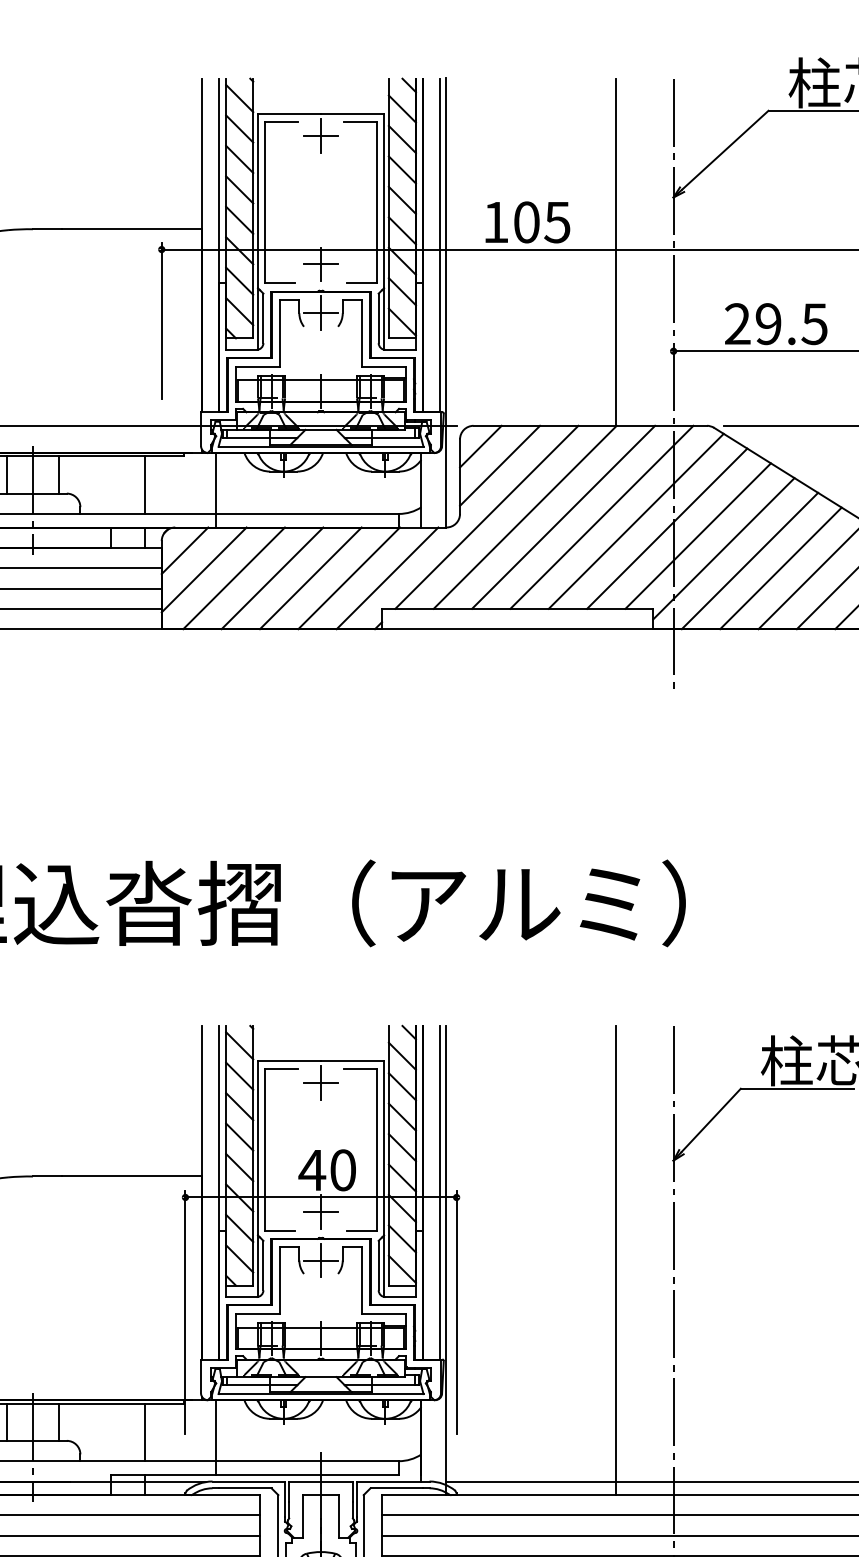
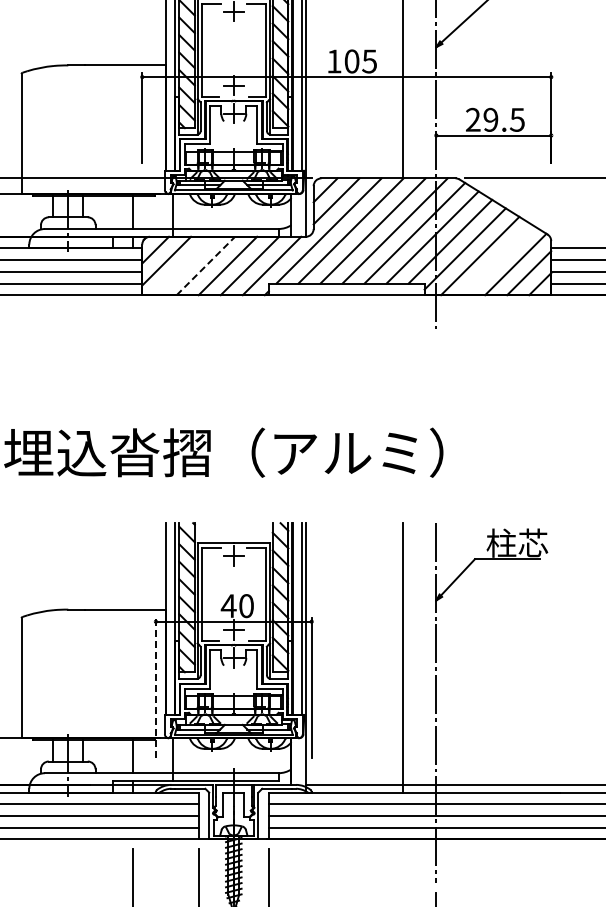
line: (780, 568) -> (497, 260), removed
line: (233, 577) -> (183, 265), removed
line: (273, 577) -> (206, 265), solid -> dashed
line: (184, 1312) -> (155, 687), solid -> dashed

